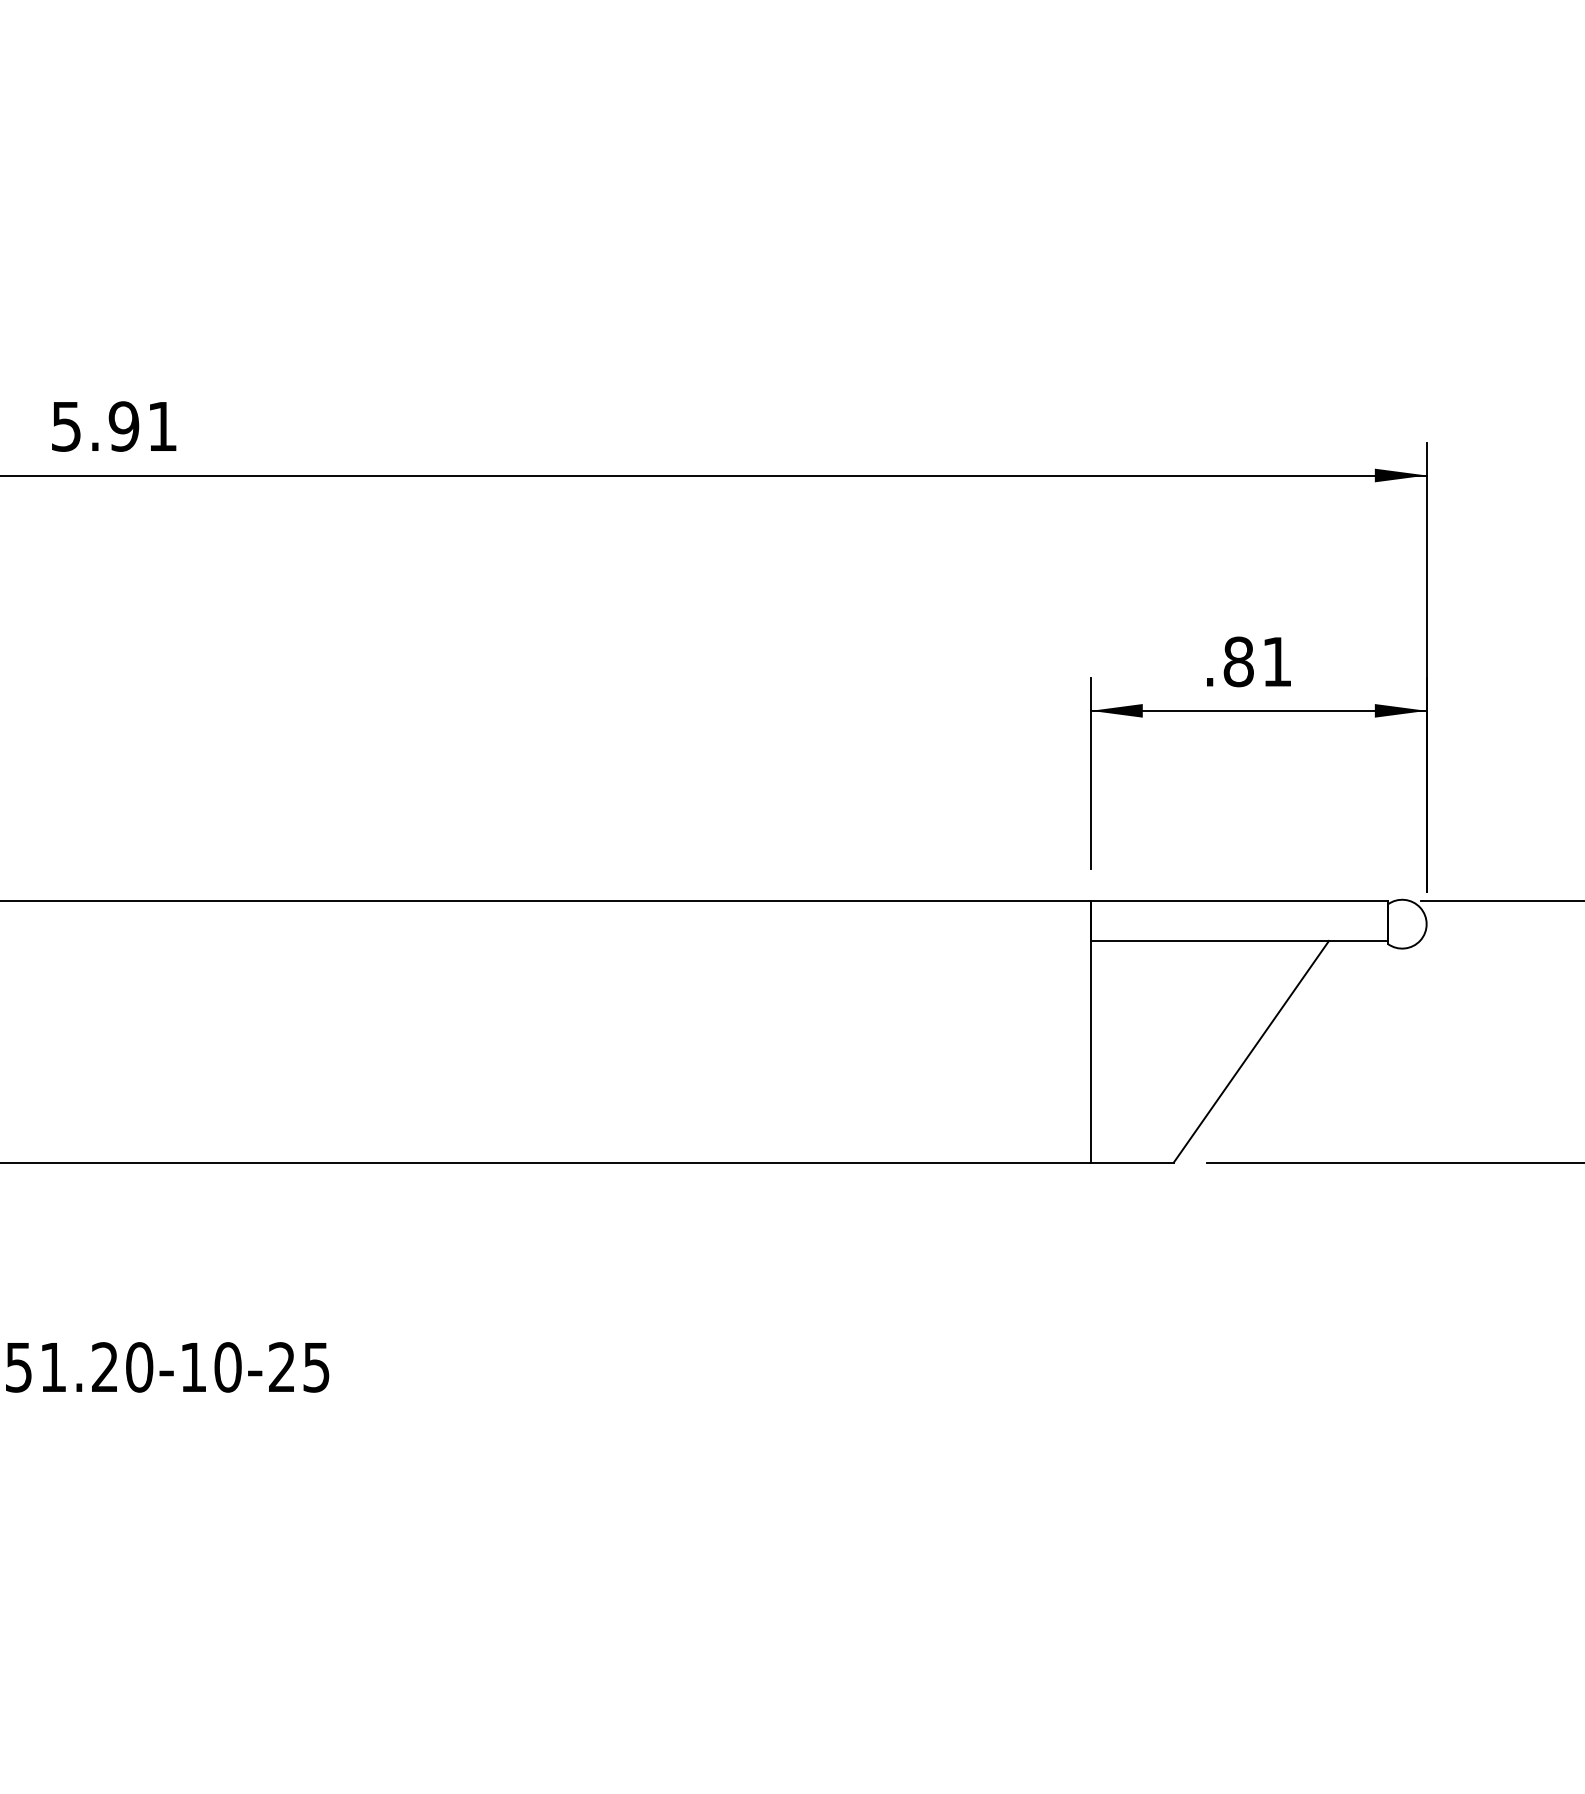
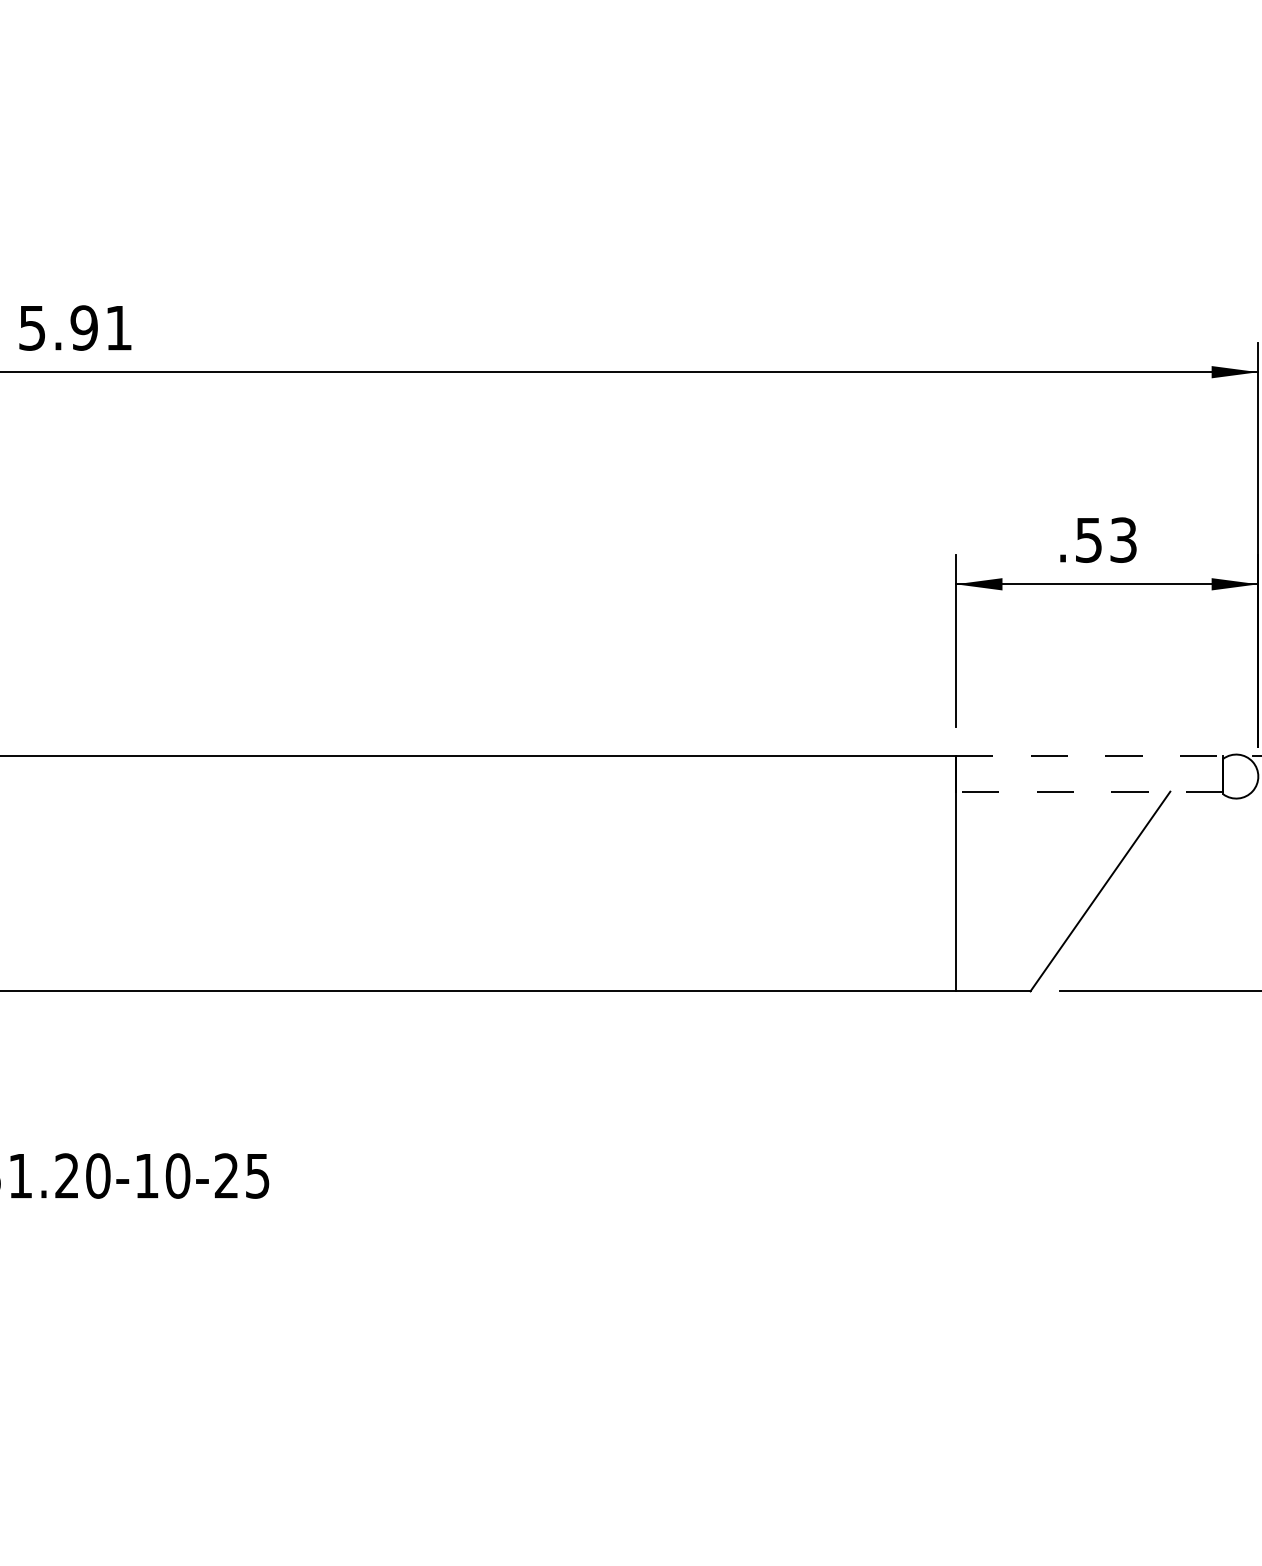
text: (1257, 661) -> (1105, 539), .81 -> .53
line: (1239, 901) -> (1089, 756), solid -> dashed
line: (1238, 940) -> (1088, 791), solid -> dashed

